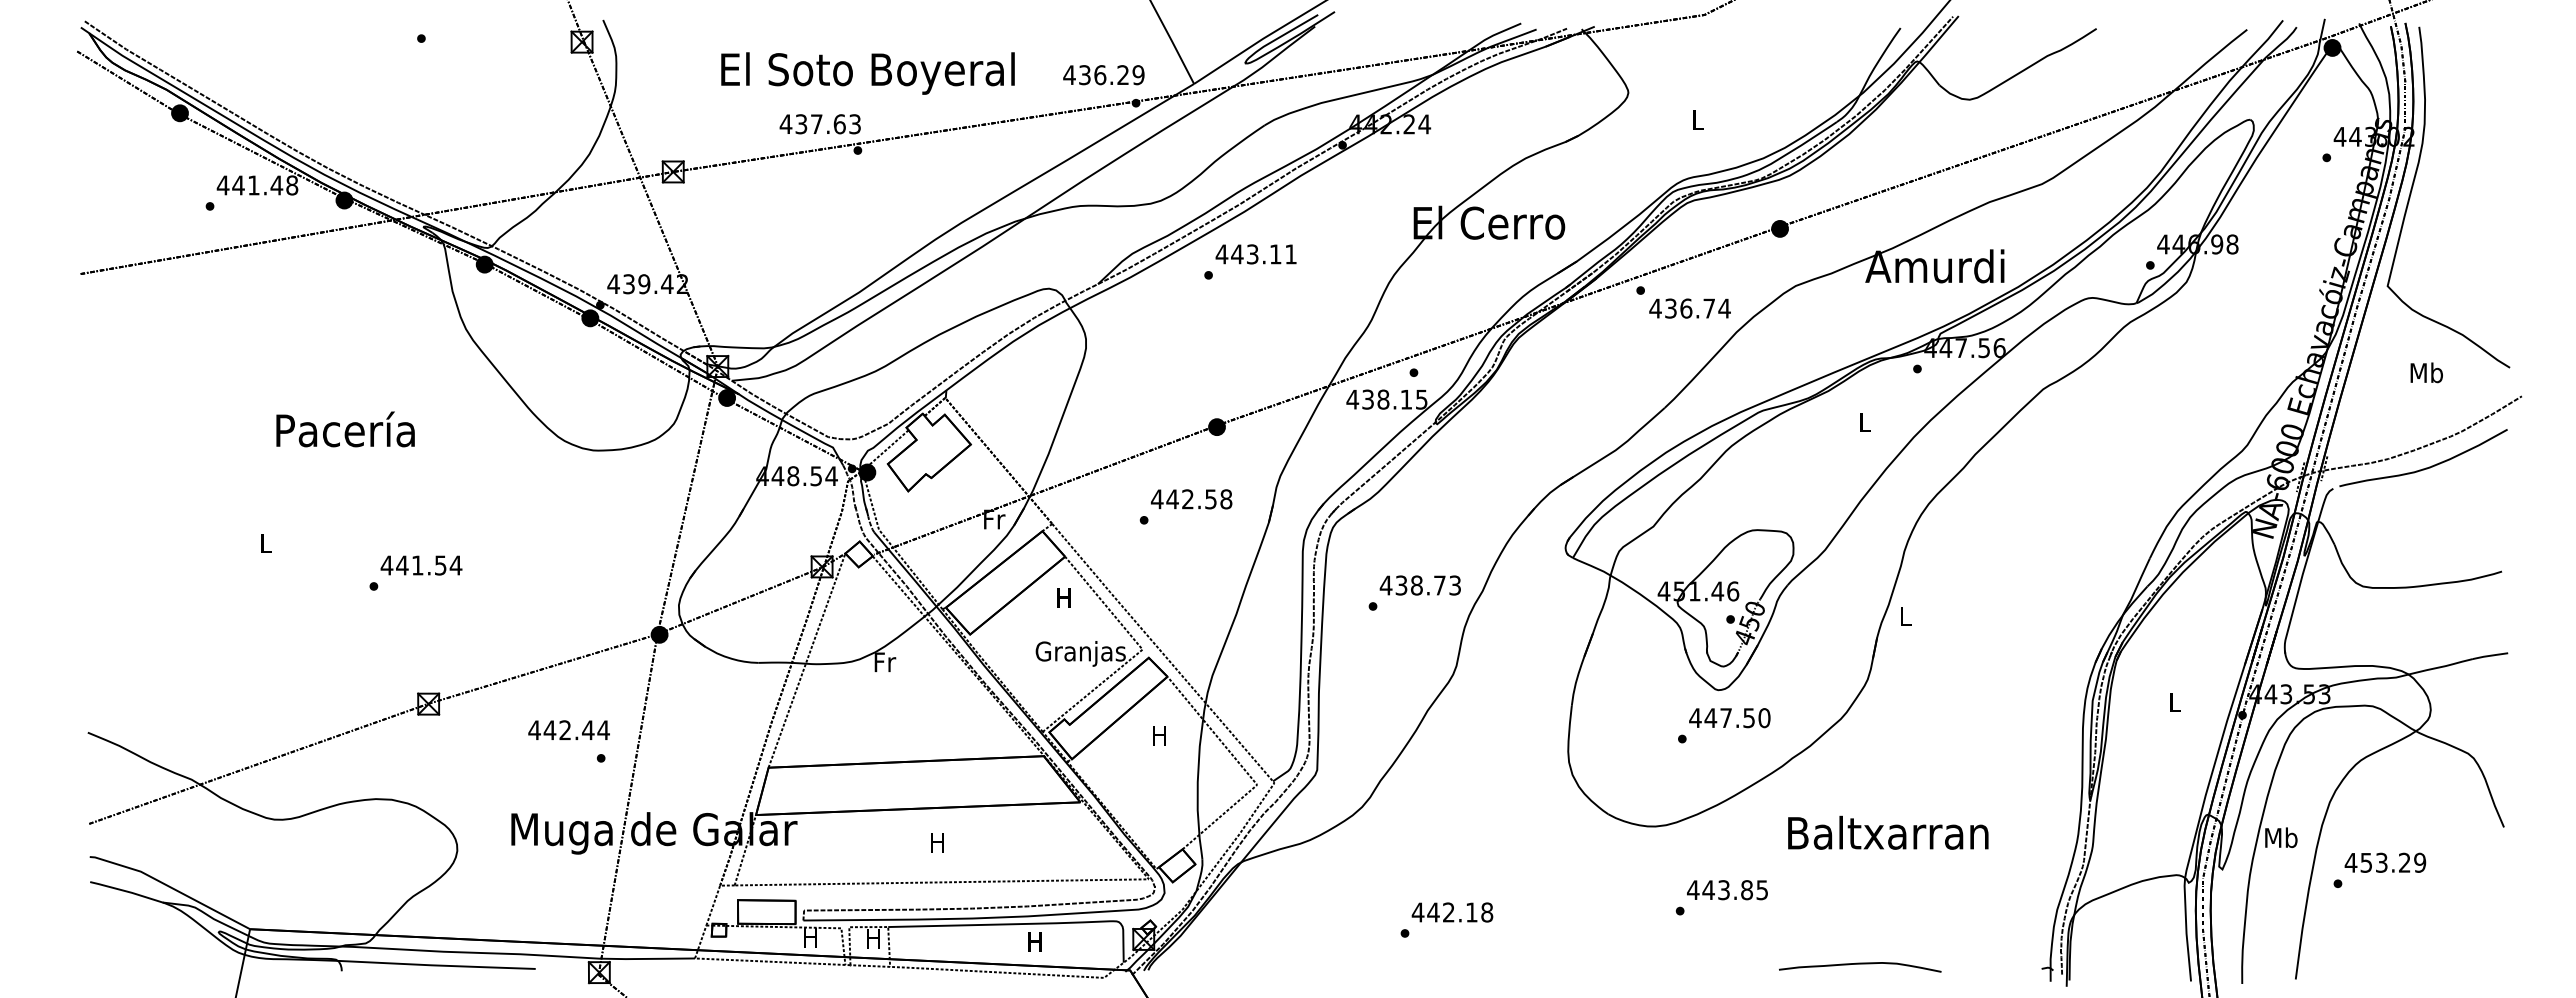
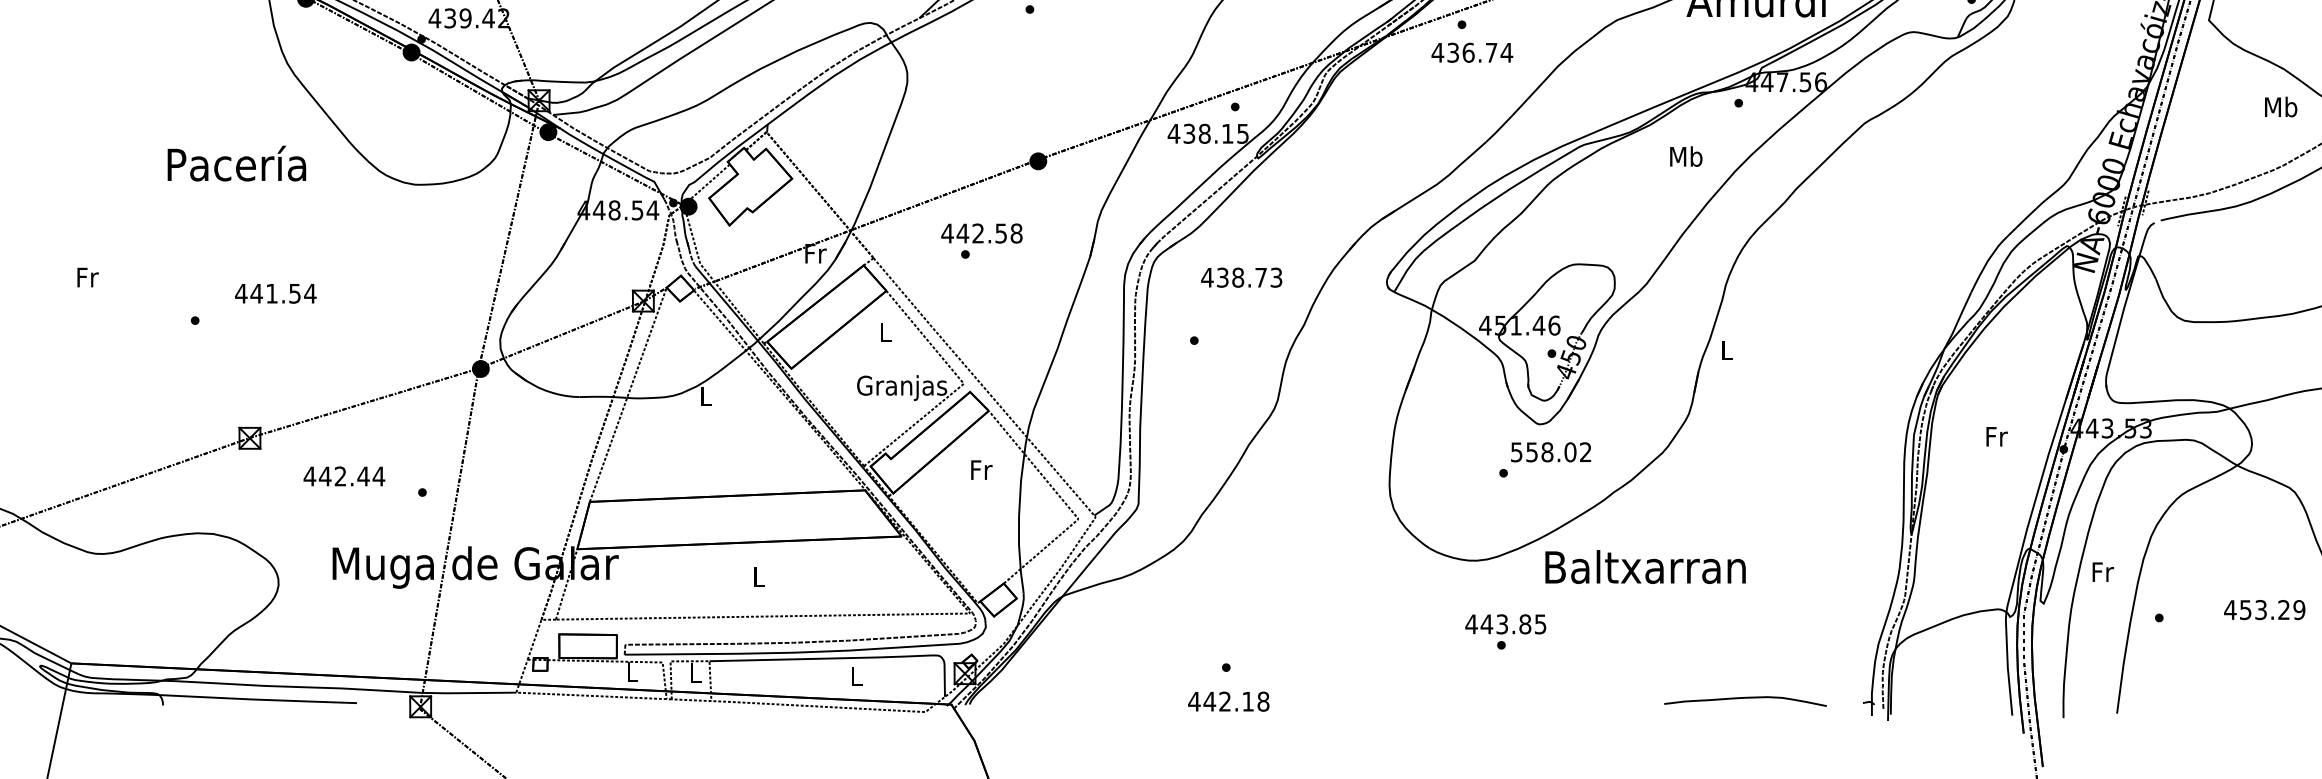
text: (1689, 308) -> (1471, 52), moved
text: (2426, 372) -> (2280, 106), moved
text: (1864, 422) -> (1685, 156), L -> Mb
text: (345, 429) -> (236, 163), moved
text: (1191, 499) -> (981, 233), moved
text: (266, 543) -> (87, 277), L -> Fr
text: (421, 565) -> (275, 293), moved
text: (1419, 585) -> (1240, 277), moved
text: (1063, 597) -> (884, 331), H -> L
text: (885, 662) -> (706, 396), Fr -> L
text: (2175, 702) -> (1996, 436), L -> Fr
text: (1729, 718) -> (1550, 452), 447.50 -> 558.02
text: (568, 729) -> (343, 475), moved
text: (1160, 735) -> (981, 469), H -> Fr
text: (1888, 832) -> (1645, 566), moved
text: (2281, 837) -> (2102, 571), Mb -> Fr
text: (937, 842) -> (758, 576), H -> L
text: (2385, 862) -> (2264, 609), moved
text: (1727, 890) -> (1505, 624), moved
text: (1452, 912) -> (1228, 701), moved
text: (810, 937) -> (631, 671), H -> L
text: (873, 938) -> (694, 672), H -> L
text: (1034, 941) -> (855, 675), H -> L
curve: (1860, 964) -> (1745, 698), moved

